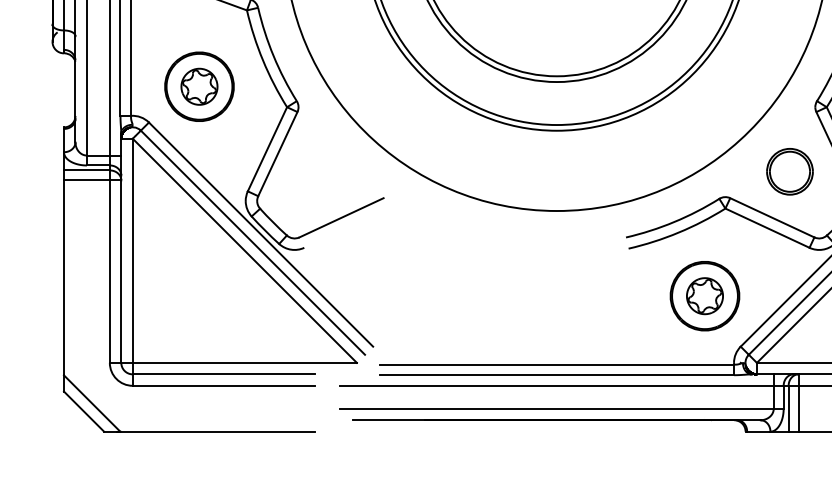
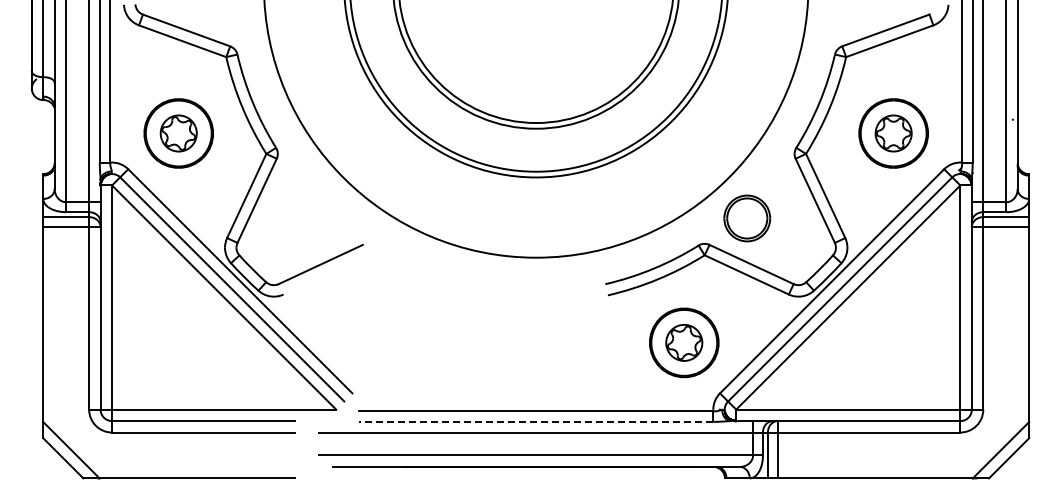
part: (790, 171) -> (747, 218), moved
line: (556, 374) -> (535, 421), solid -> dashed

